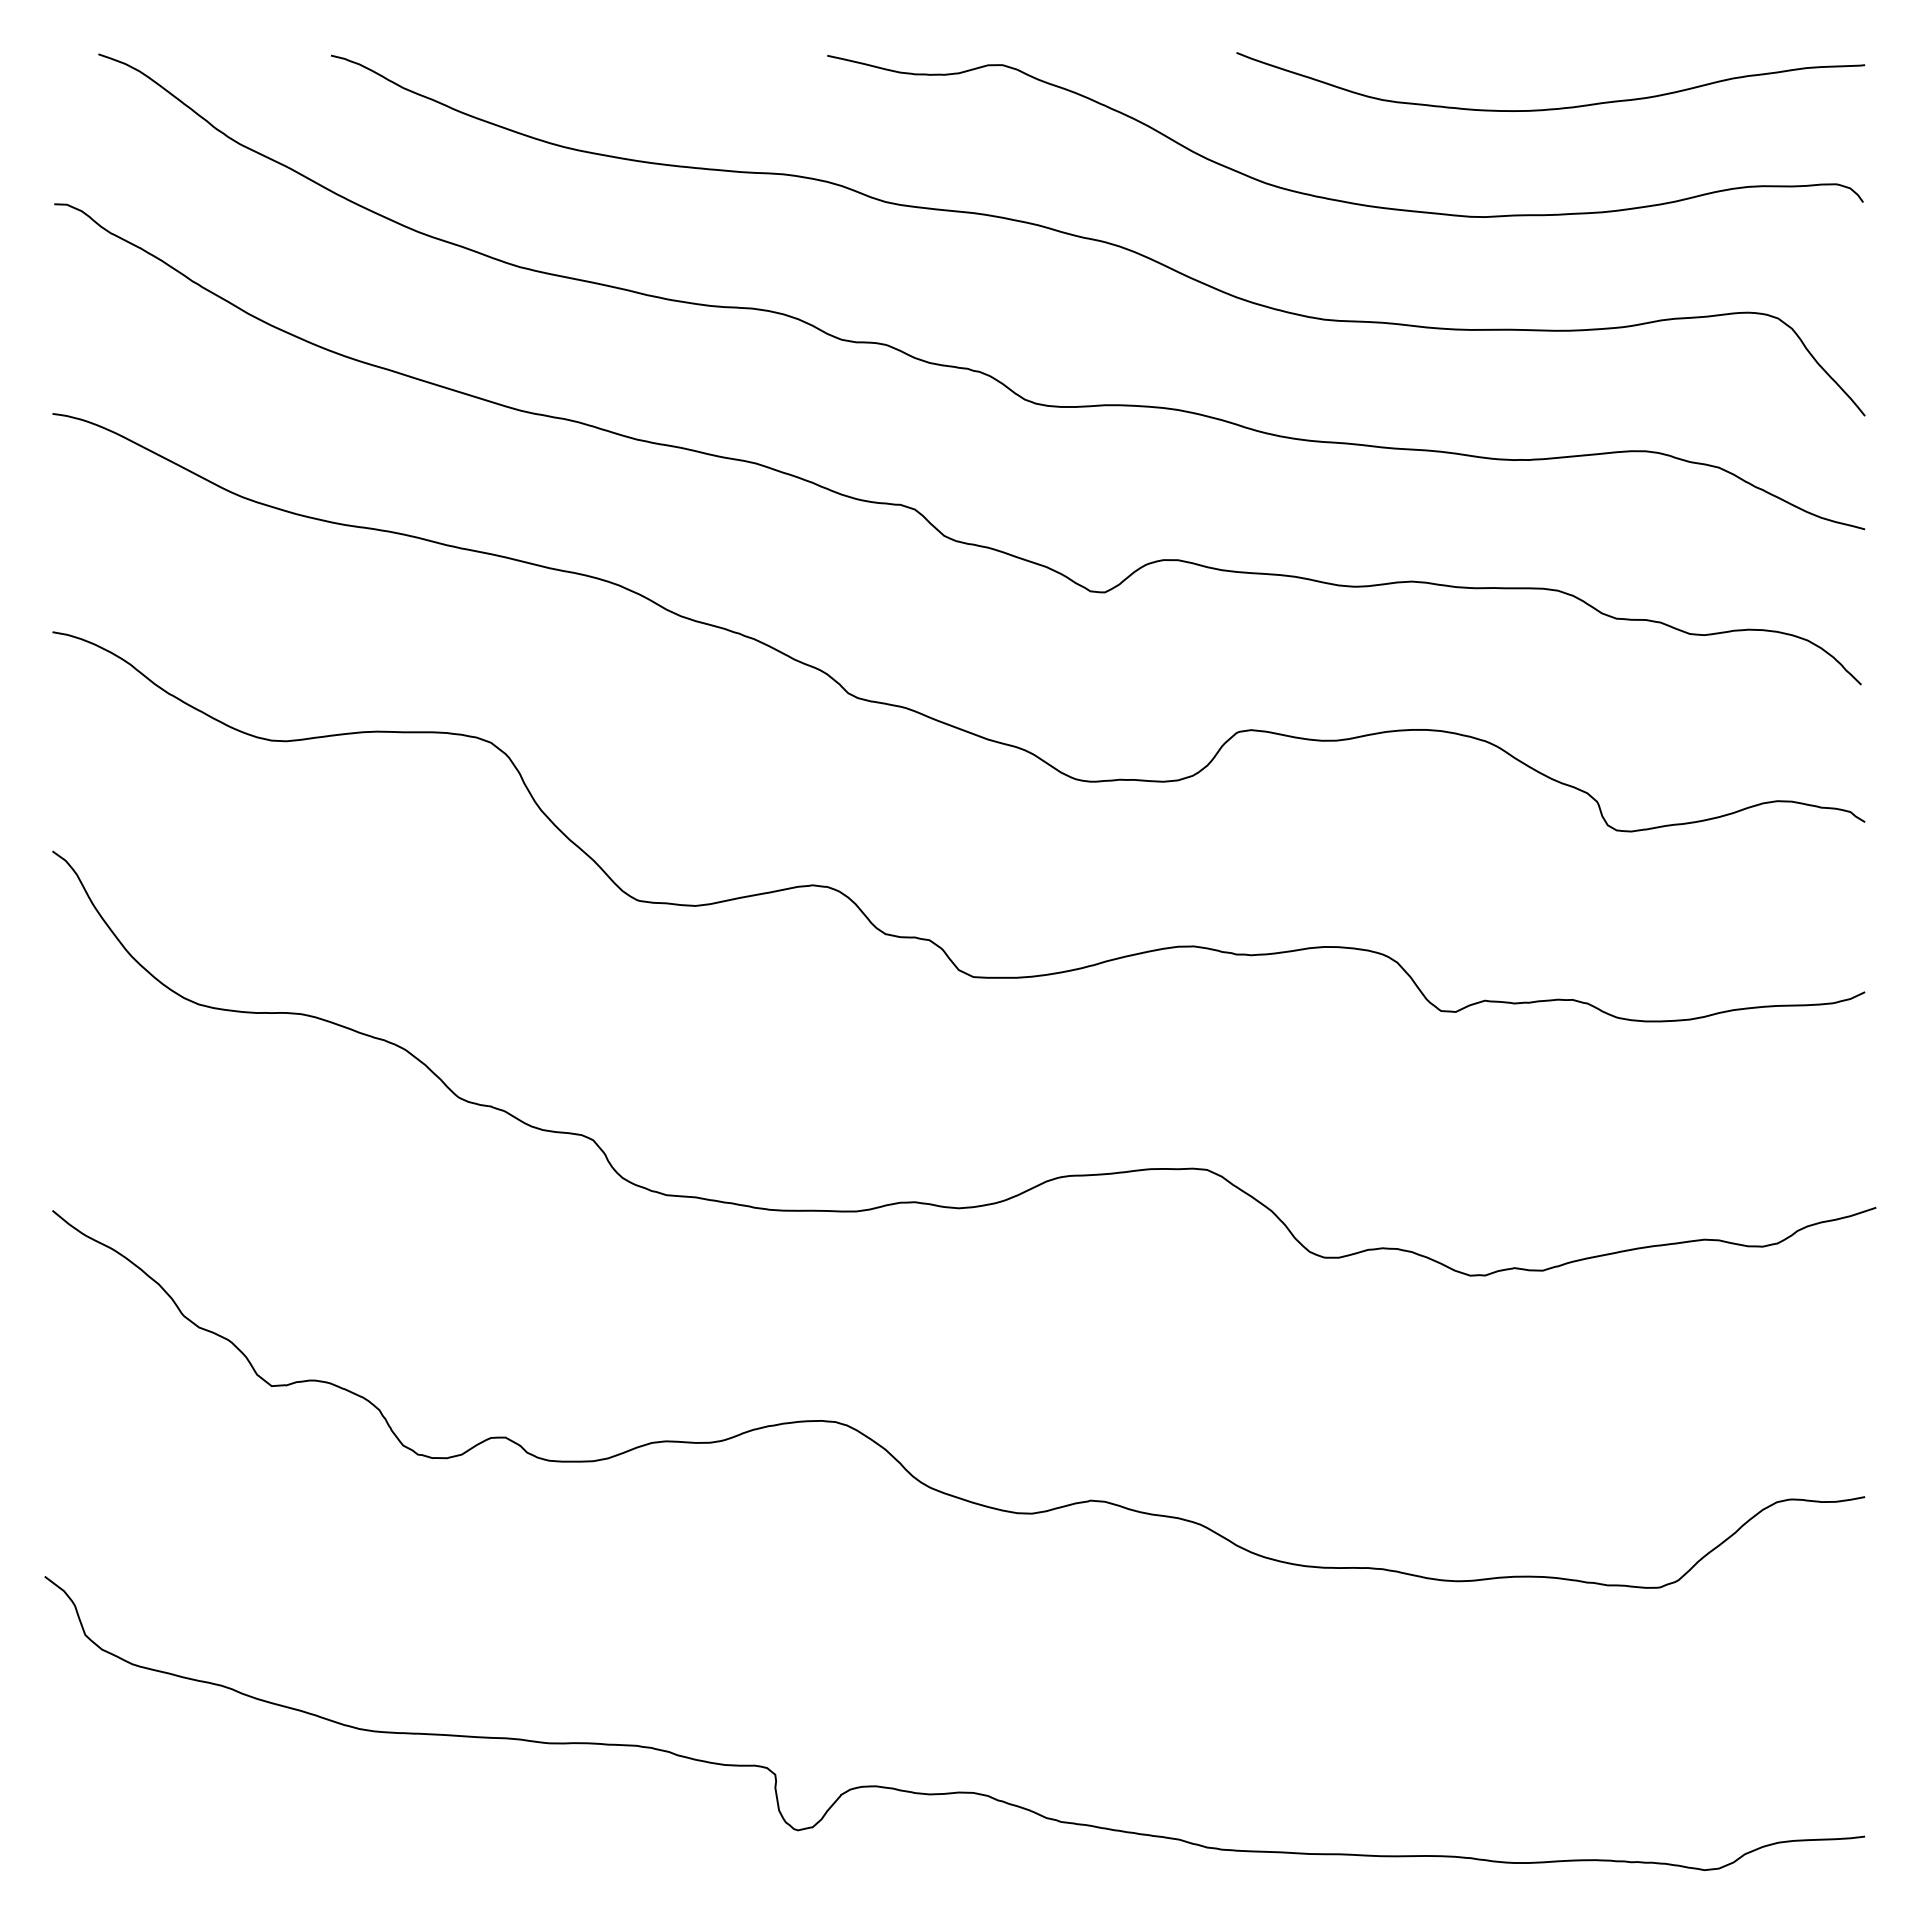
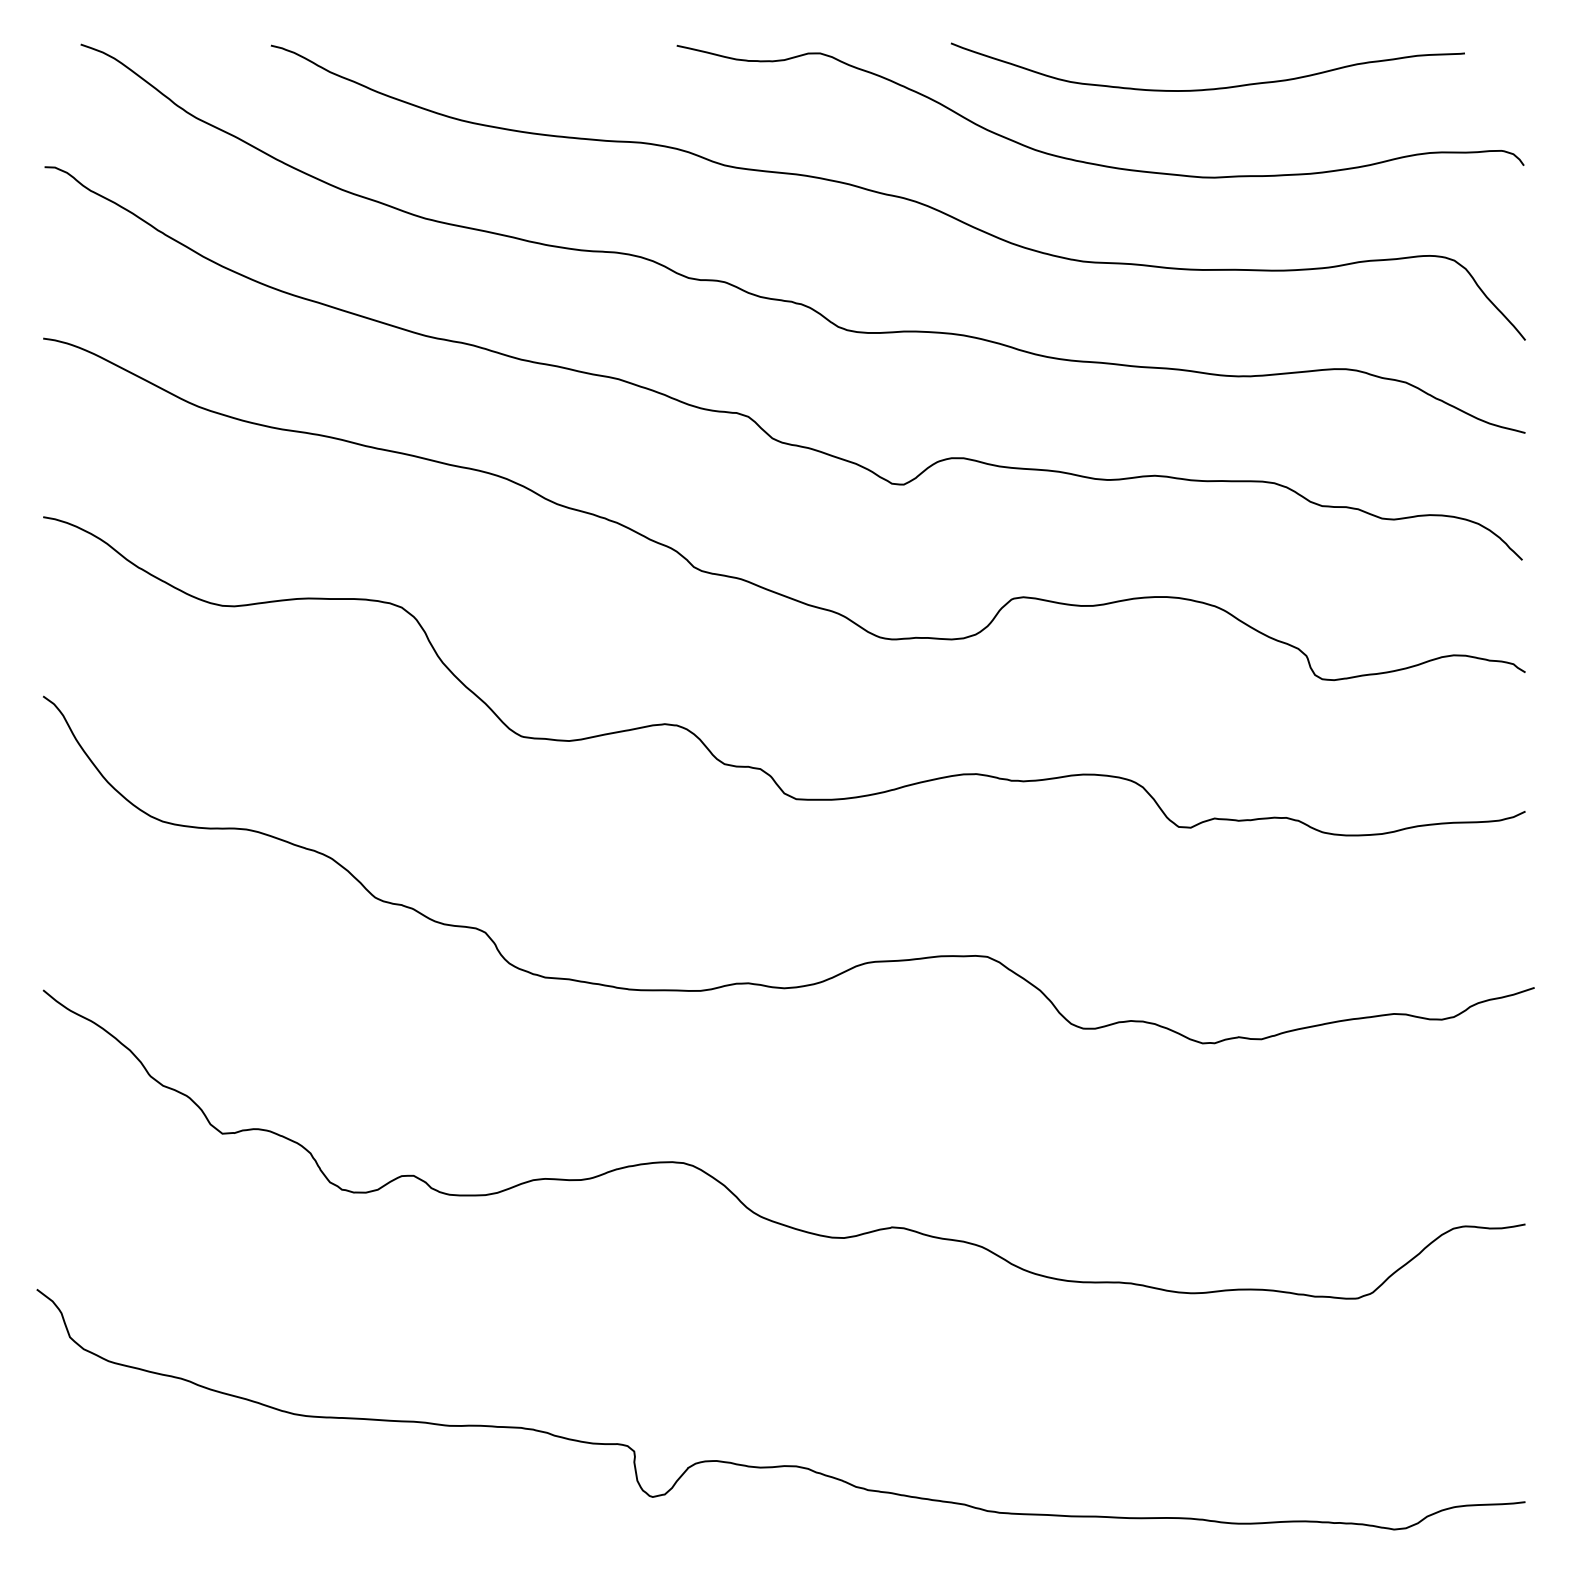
curve: (1550, 108) -> (1207, 88), moved

